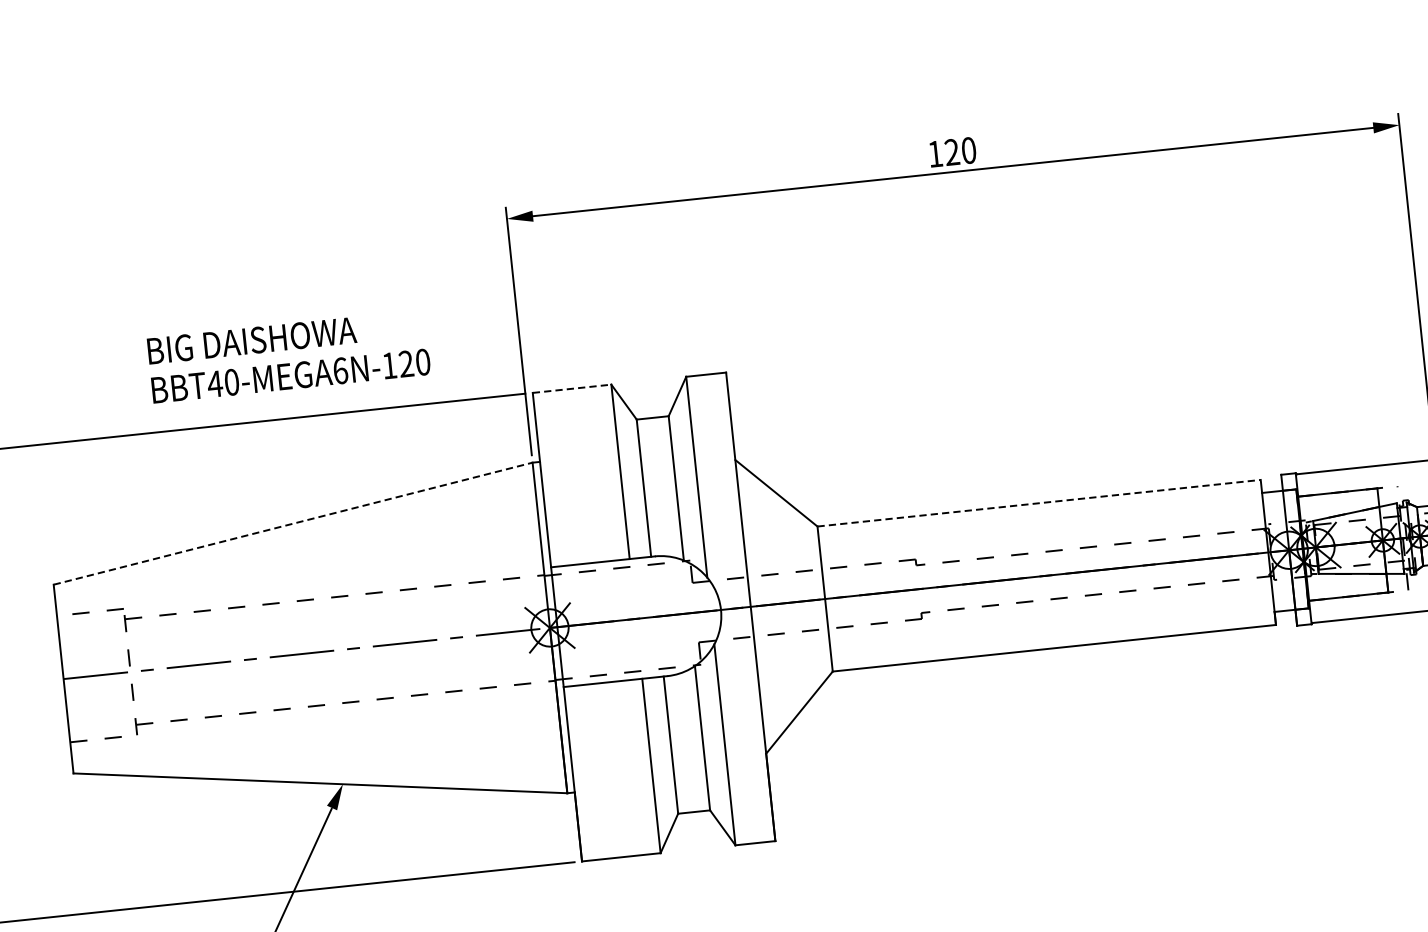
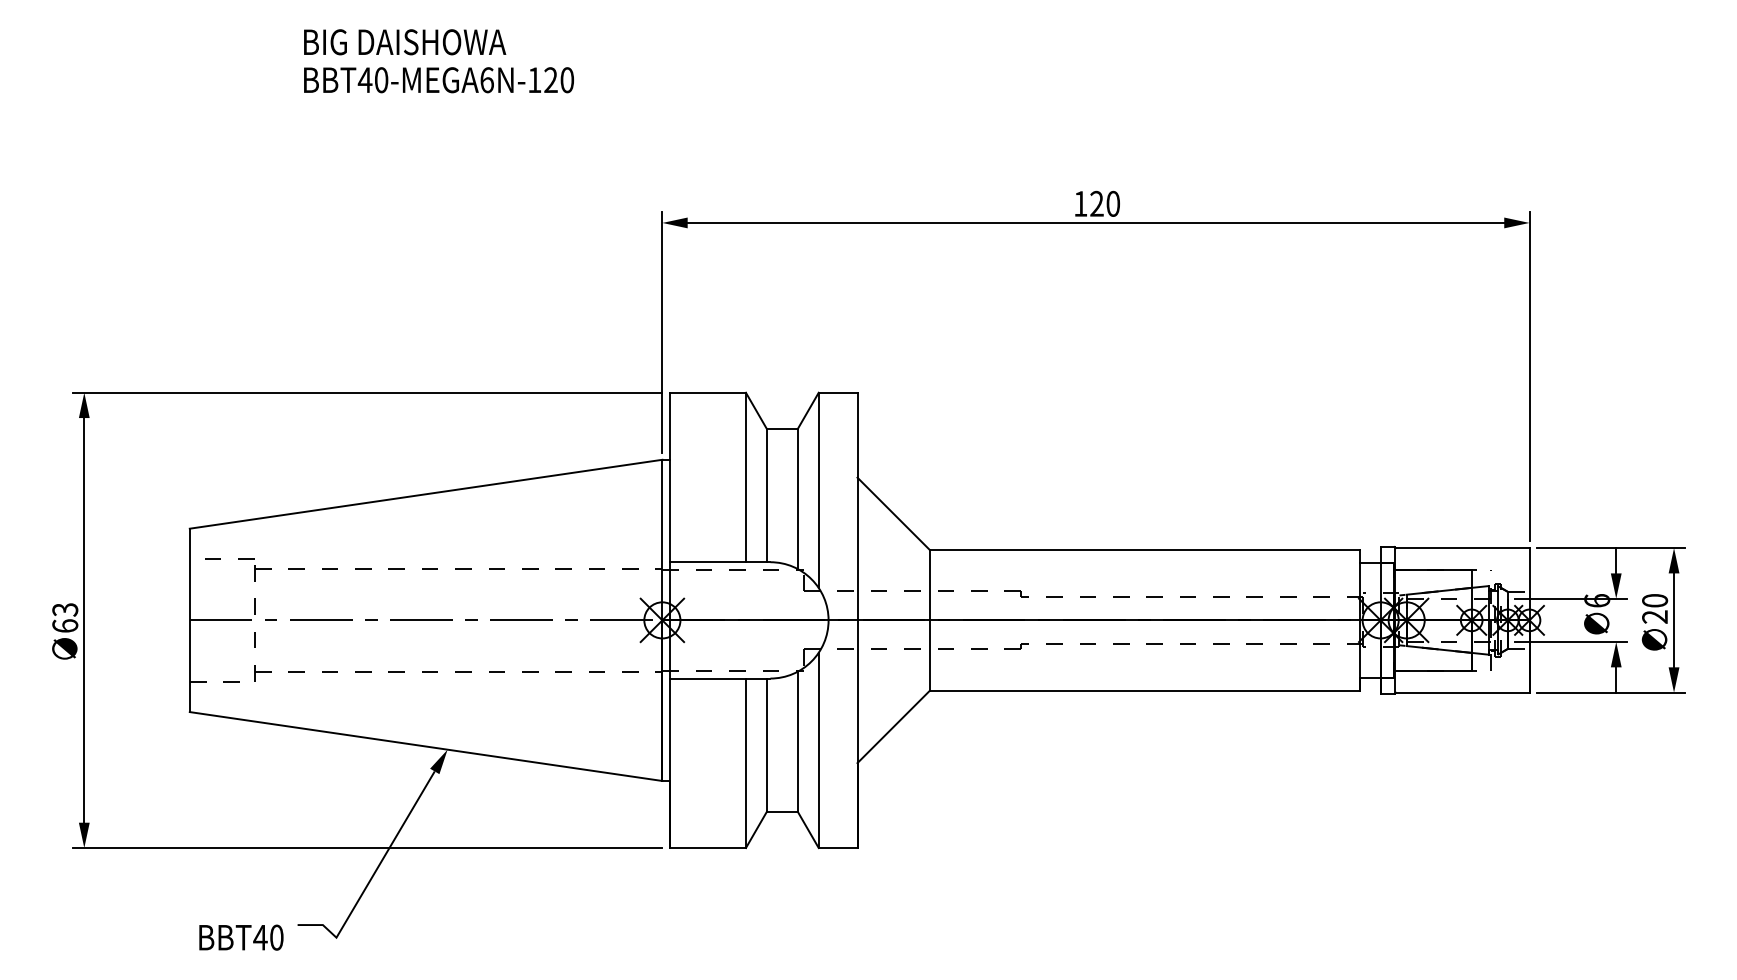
text: (288, 356) -> (438, 61), moved
line: (572, 388) -> (708, 392), dashed -> solid
line: (1039, 502) -> (1145, 549), dashed -> solid
line: (293, 523) -> (426, 494), dashed -> solid

